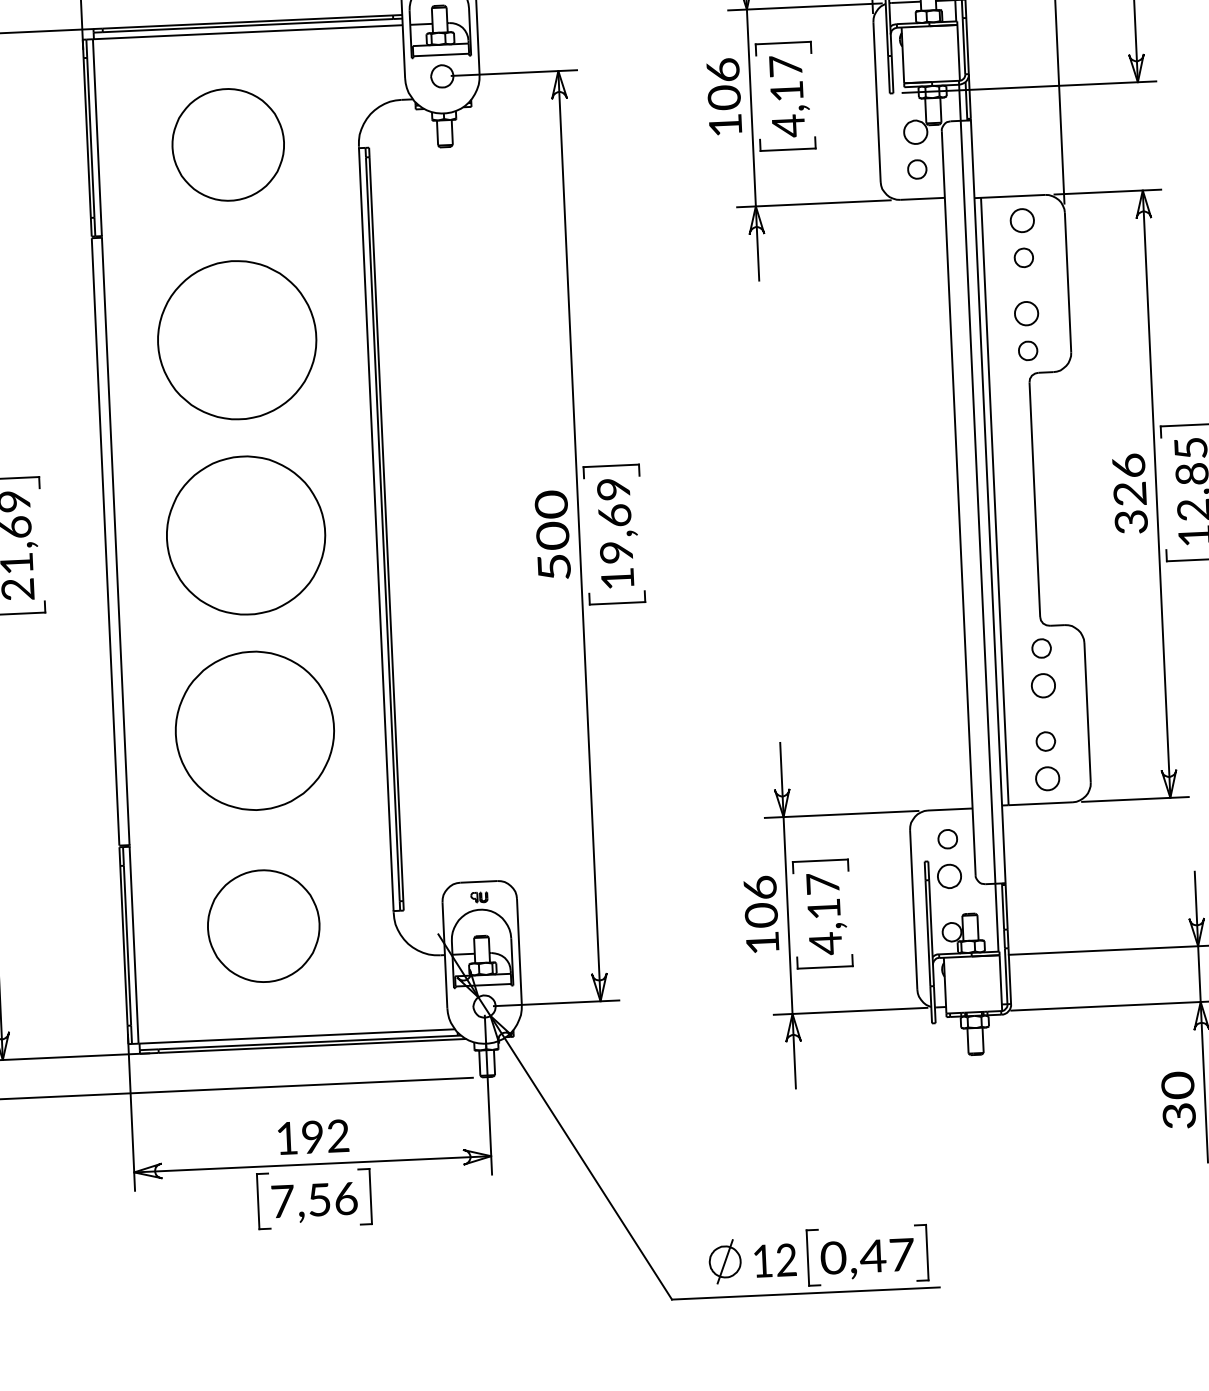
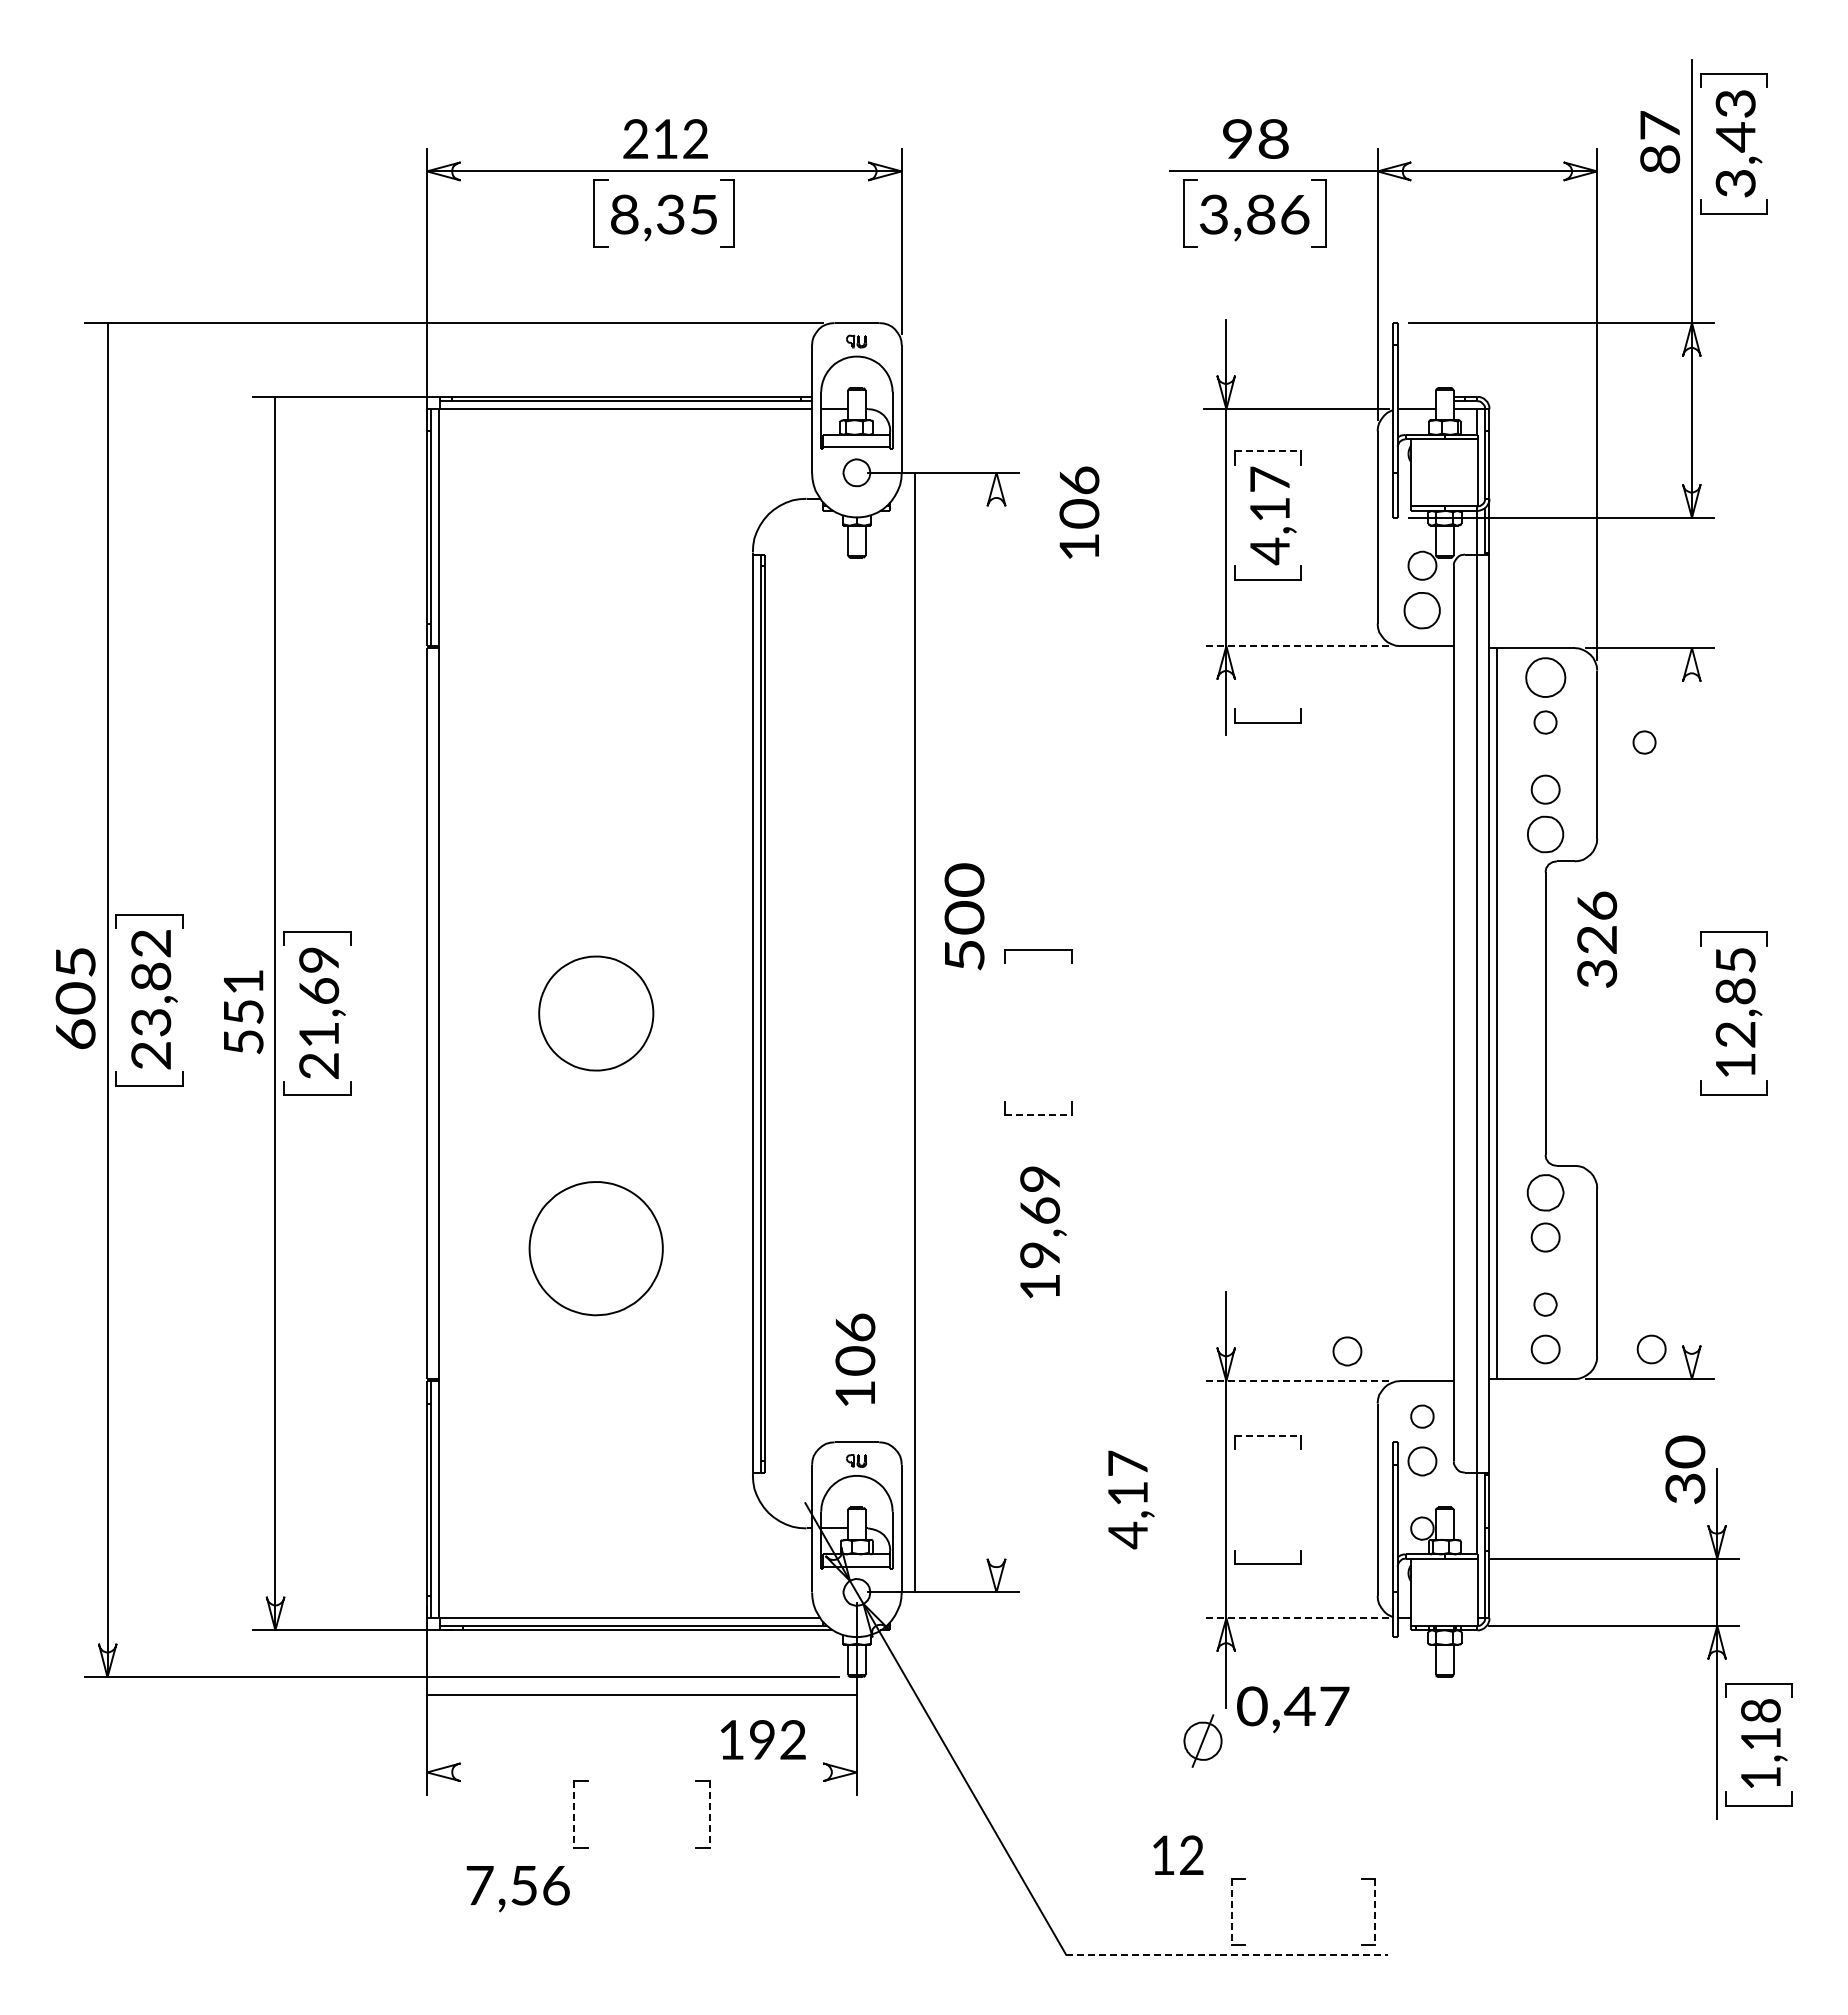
line: (783, 43) -> (1268, 451), solid -> dashed
text: (724, 96) -> (1079, 512), moved
part: (228, 144) -> (596, 543), removed
part: (917, 169) -> (1422, 610), size x1.6
line: (813, 204) -> (1295, 646), solid -> dashed
part: (1022, 220) -> (1545, 677), size x1.4
part: (792, 268) -> (1267, 722), added
part: (1106, 270) -> (1644, 742), added
part: (237, 340) -> (596, 778), removed
part: (1028, 350) -> (1545, 834), size x1.6
text: (1130, 493) -> (1597, 939), moved
line: (1156, 494) -> (1692, 1013), removed
text: (618, 533) -> (1043, 1232), moved
text: (552, 534) -> (964, 916), moved
part: (246, 535) -> (596, 1013), size x0.6
line: (579, 536) -> (914, 1032), moved
line: (618, 603) -> (1039, 1115), solid -> dashed
part: (1041, 648) -> (1545, 1192), size x1.6
part: (255, 730) -> (596, 1248), size x0.7
part: (1135, 774) -> (1651, 1349), added
part: (883, 787) -> (1347, 1351), added
line: (841, 814) -> (1295, 1381), solid -> dashed
line: (820, 860) -> (1268, 1435), solid -> dashed
text: (827, 913) -> (1131, 1499), moved
text: (761, 914) -> (855, 1359), moved
part: (264, 925) -> (596, 1483), removed
line: (849, 1011) -> (1295, 1618), solid -> dashed
text: (1178, 1100) -> (1685, 1469), moved
text: (312, 1136) -> (762, 1739), moved
line: (312, 1164) -> (641, 1695), moved
line: (370, 1196) -> (709, 1814), solid -> dashed
line: (258, 1201) -> (574, 1814), solid -> dashed
text: (314, 1203) -> (517, 1889), moved
line: (927, 1252) -> (1375, 1912), solid -> dashed
line: (807, 1258) -> (1231, 1912), solid -> dashed
text: (775, 1259) -> (1178, 1854), moved
text: (867, 1259) -> (1293, 1709), moved
part: (724, 1261) -> (1202, 1740), moved
line: (806, 1293) -> (1227, 1954), solid -> dashed

